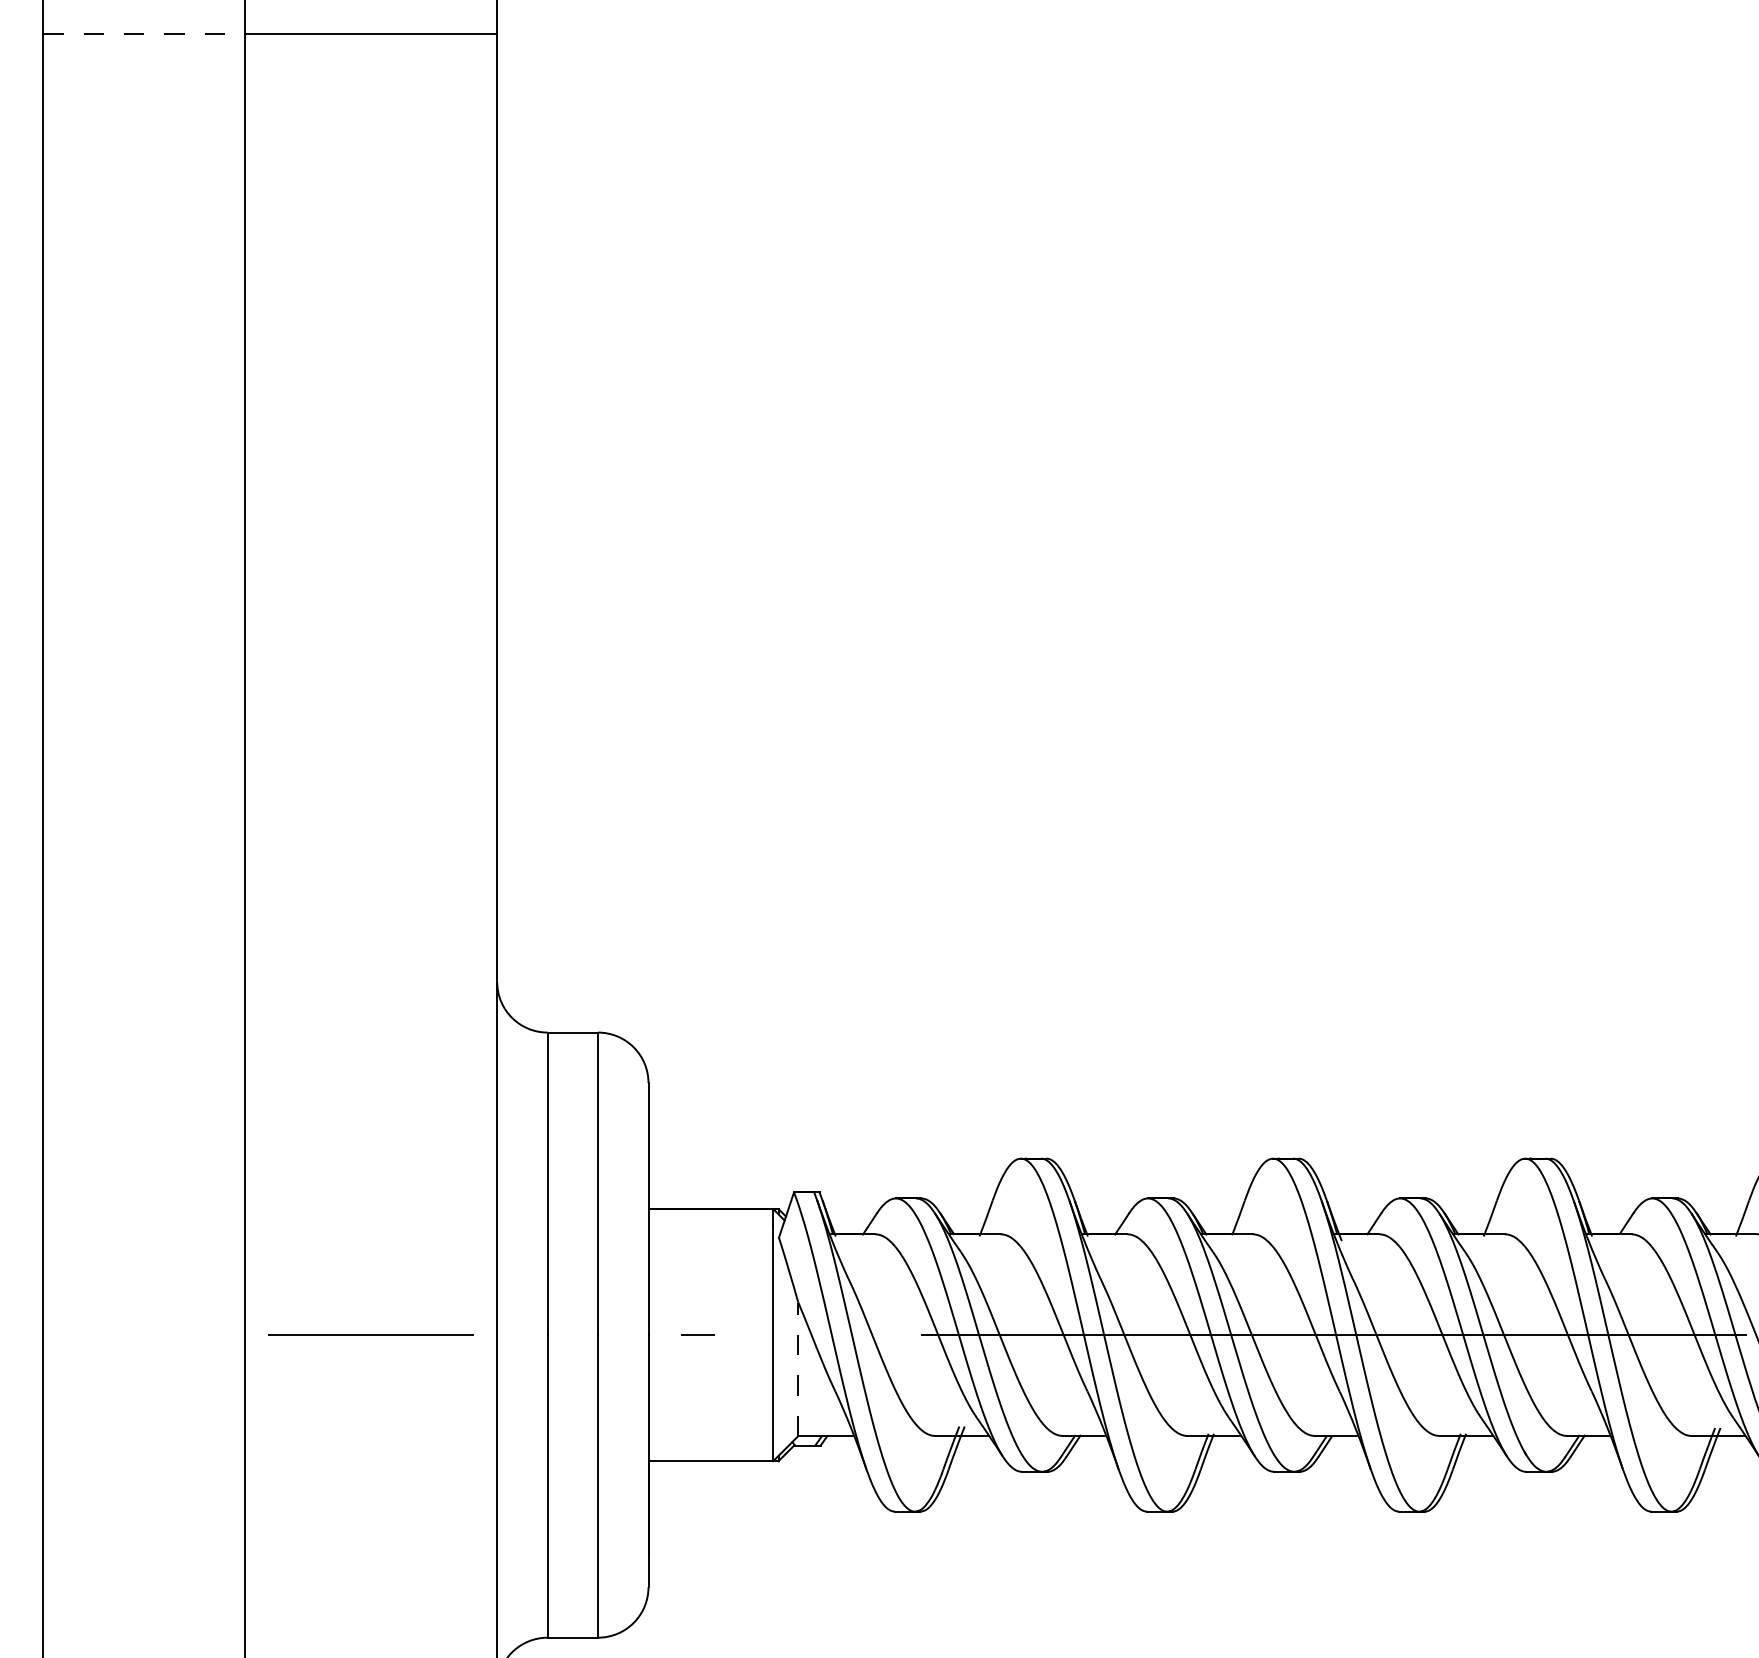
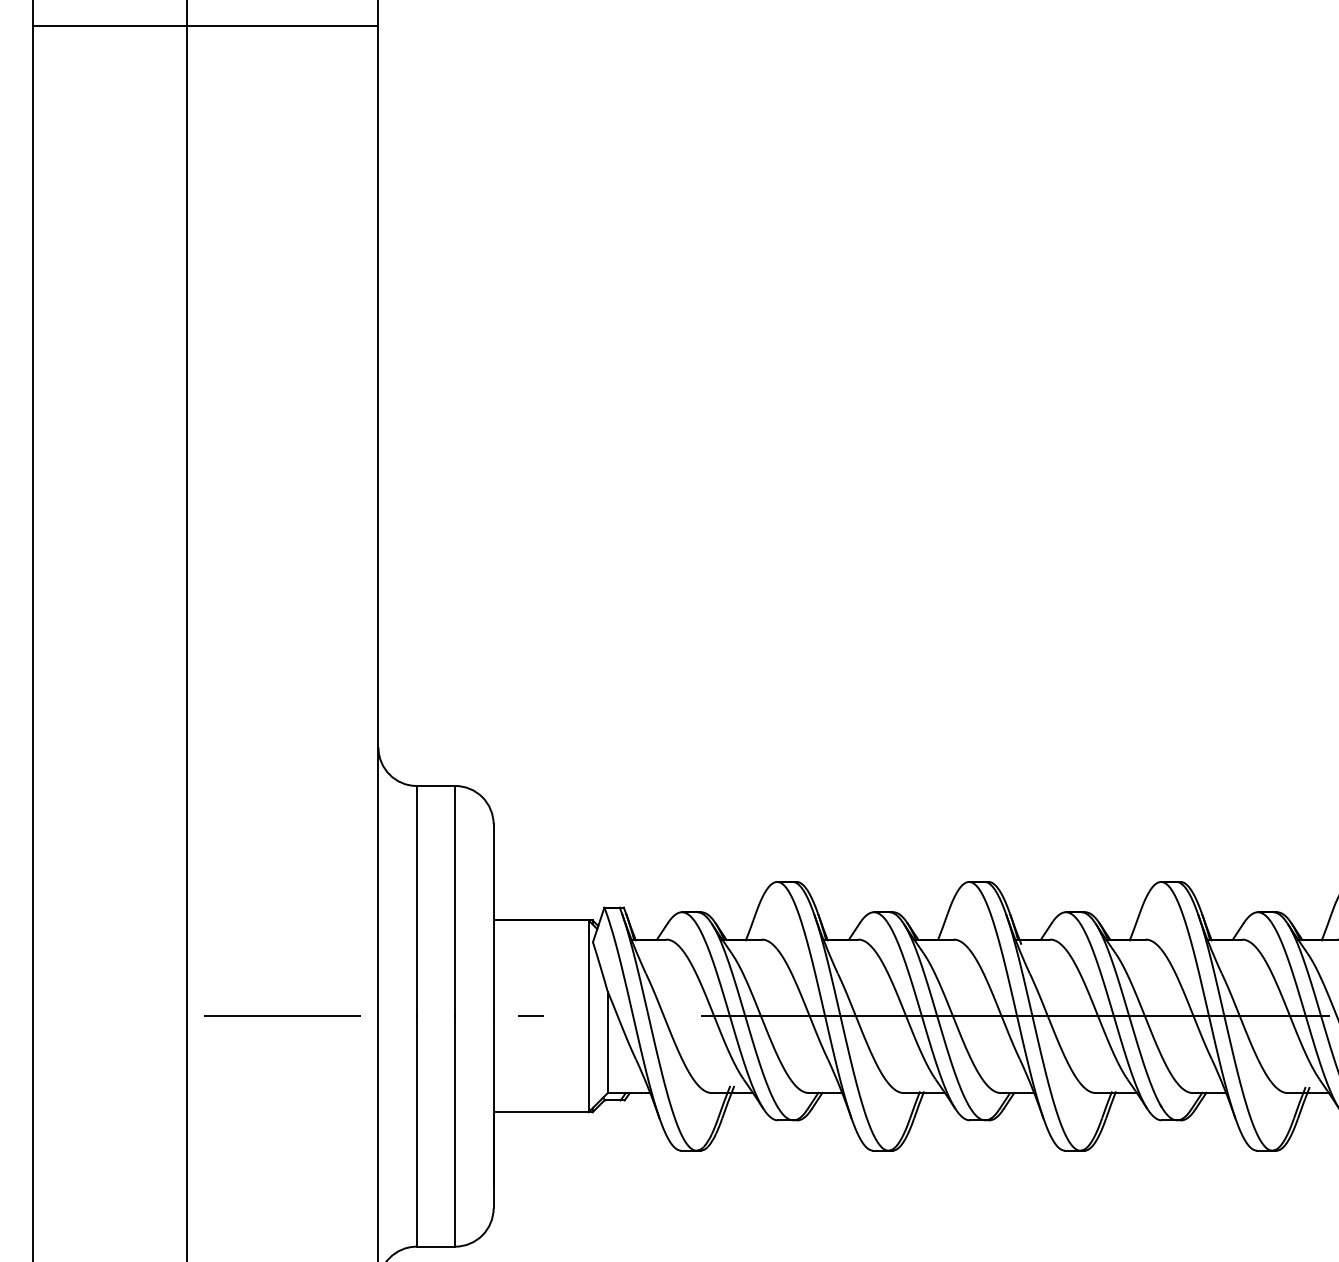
line: (144, 34) -> (109, 26), dashed -> solid
line: (798, 1369) -> (607, 1042), dashed -> solid

